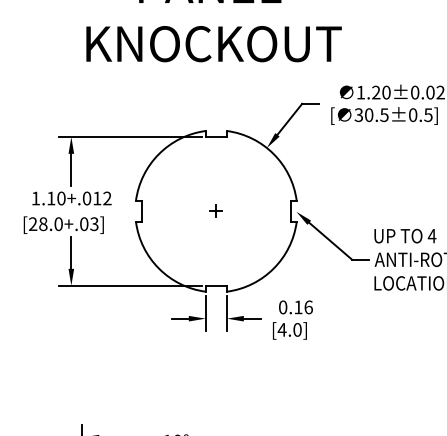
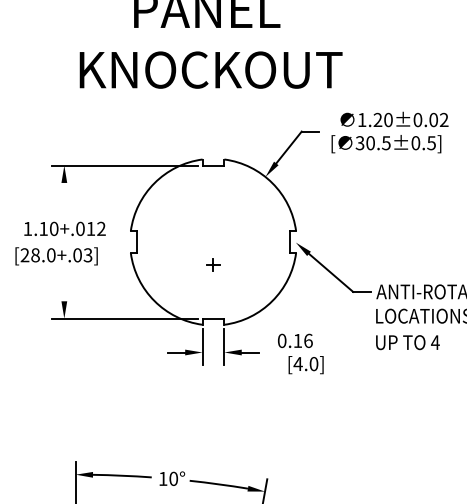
line: (71, 168) -> (64, 198), removed
part: (216, 210) -> (213, 264), moved
text: (404, 236) -> (407, 342), moved
line: (71, 252) -> (64, 284), removed
text: (289, 331) -> (305, 365), moved

